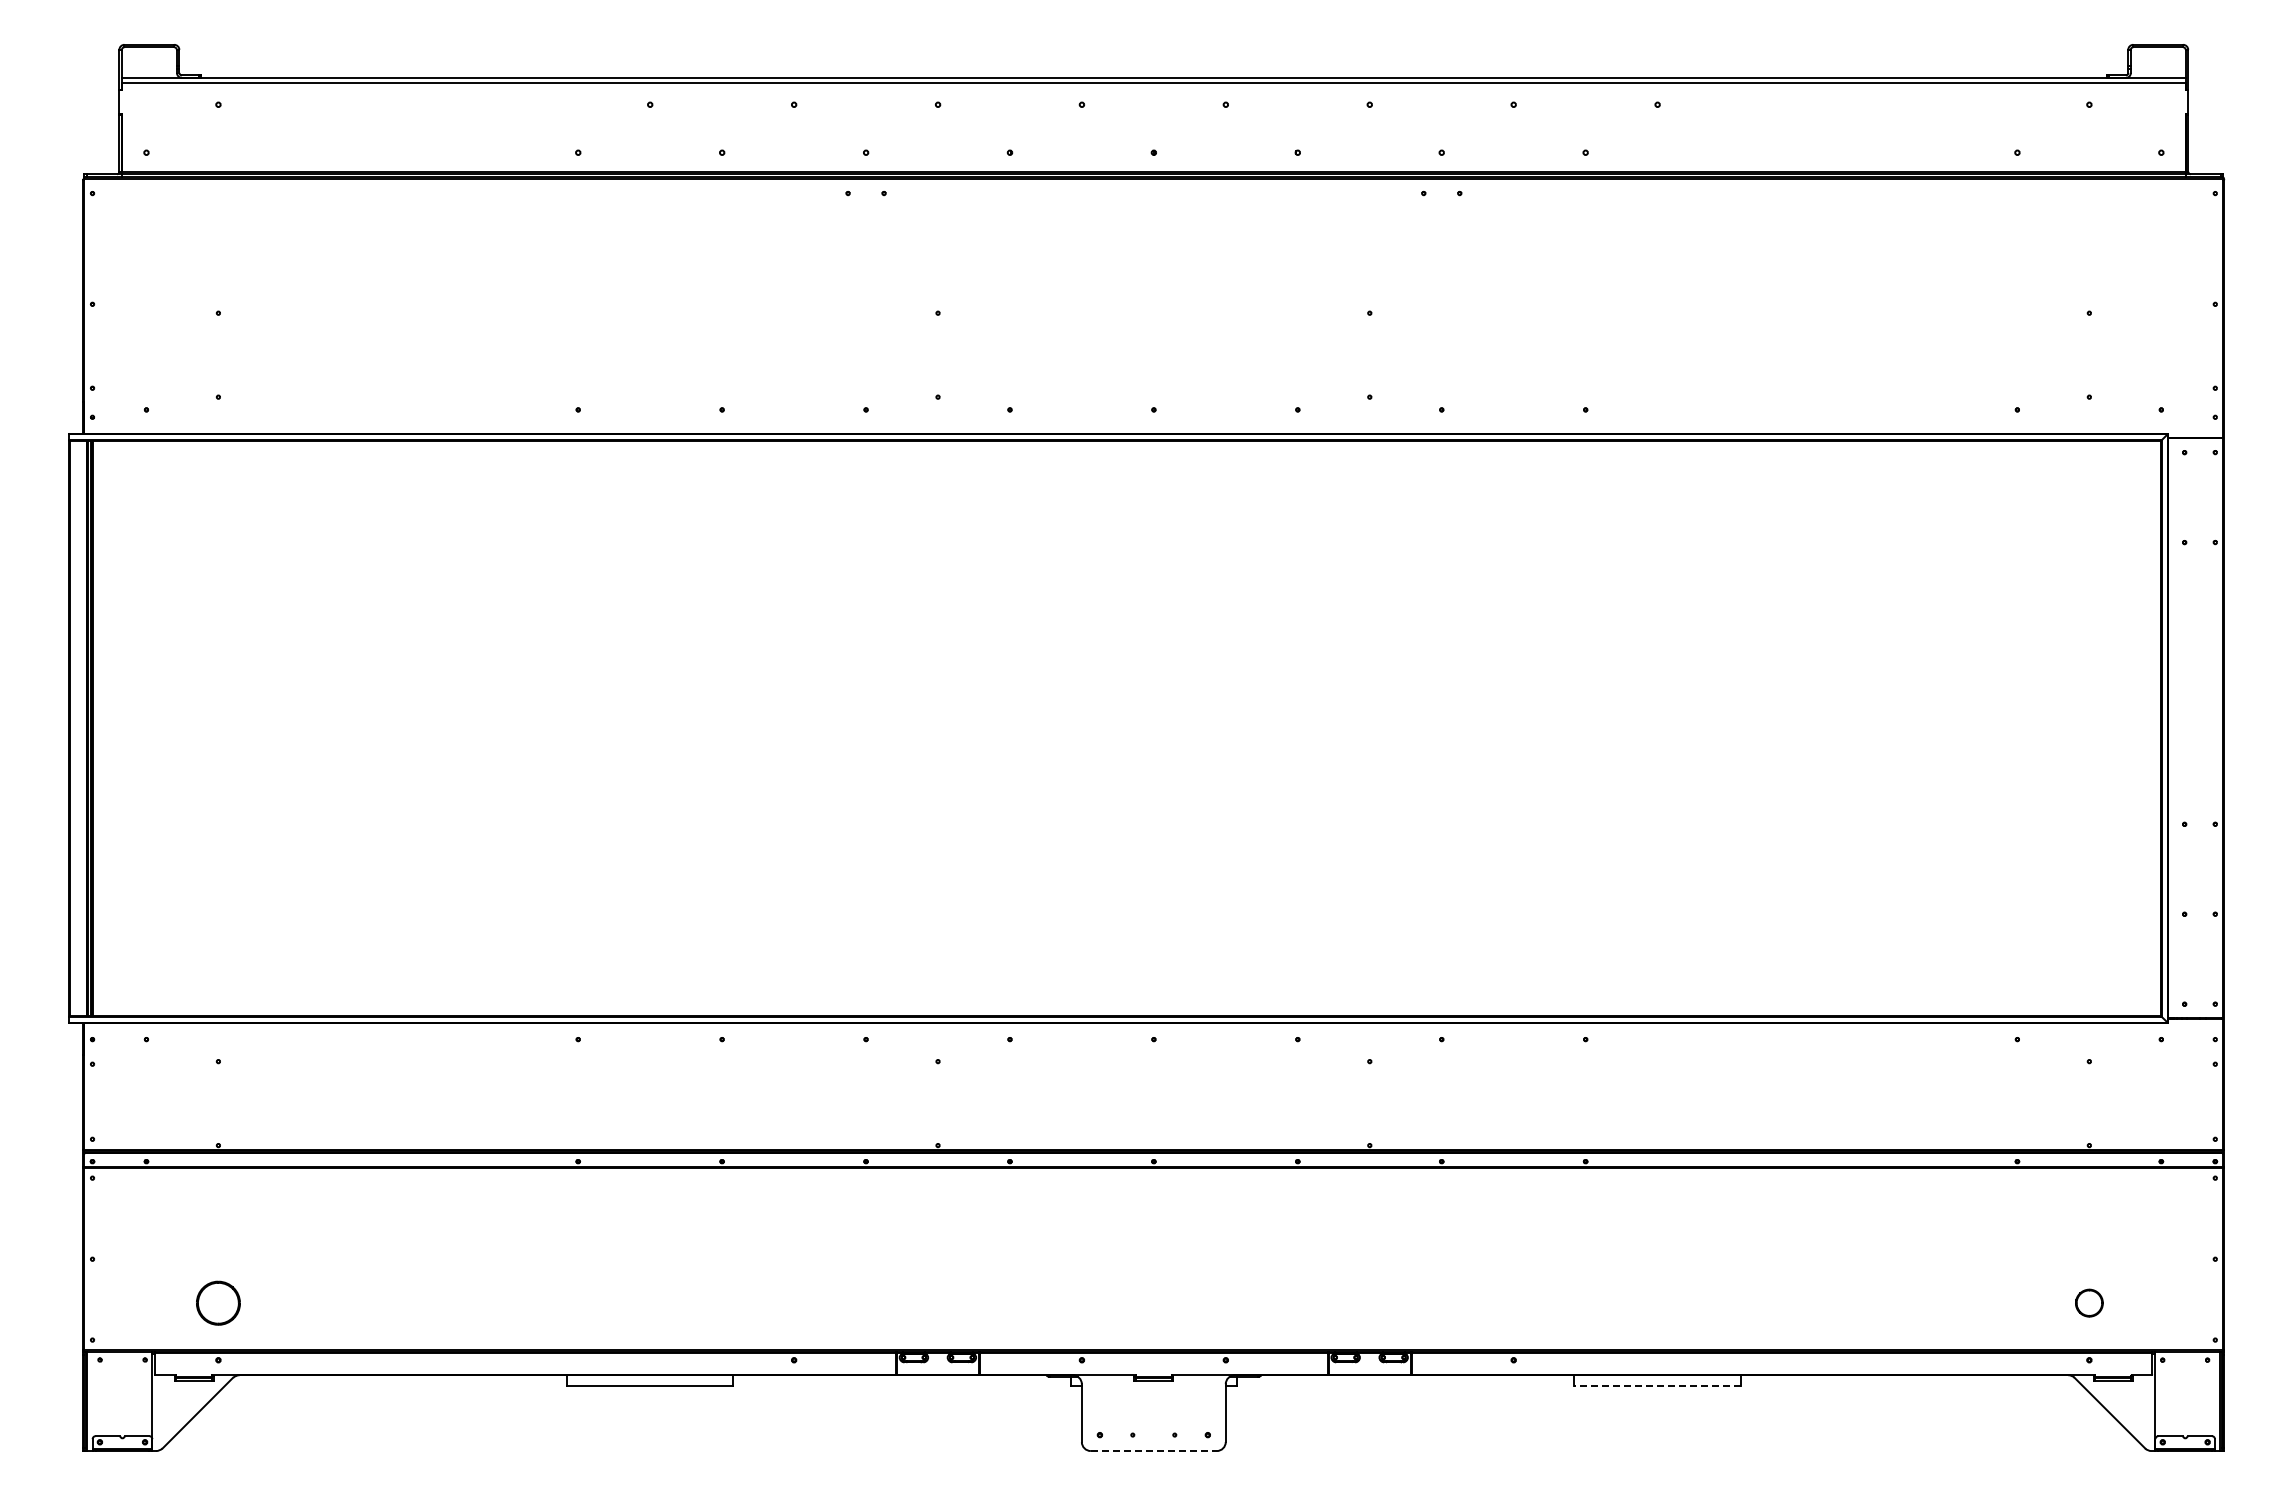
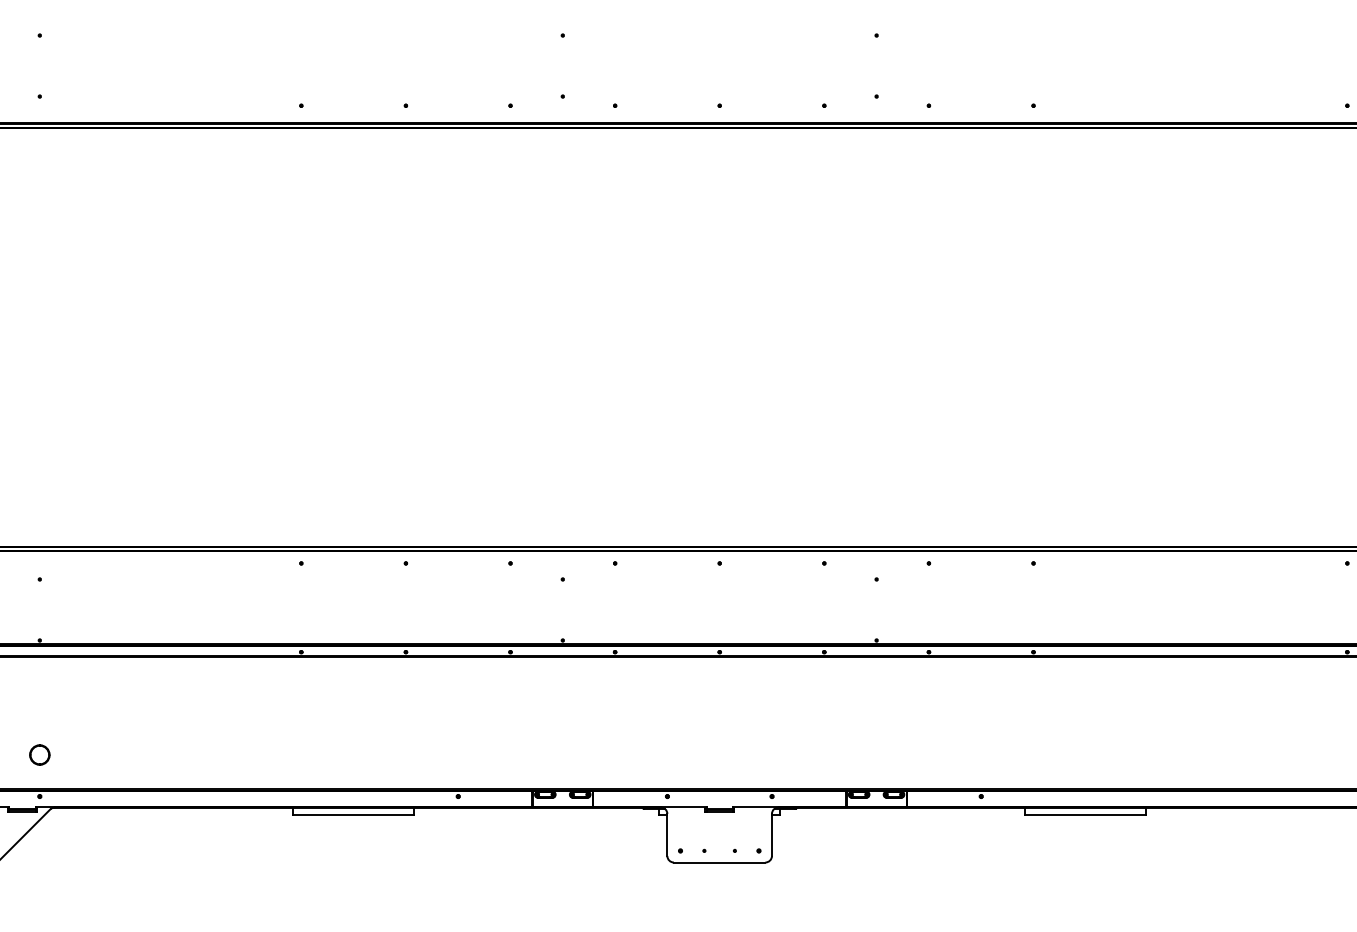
part: (218, 1302) -> (39, 754), size x0.62
line: (1657, 1386) -> (1085, 815), dashed -> solid
line: (1153, 1451) -> (719, 862), dashed -> solid

